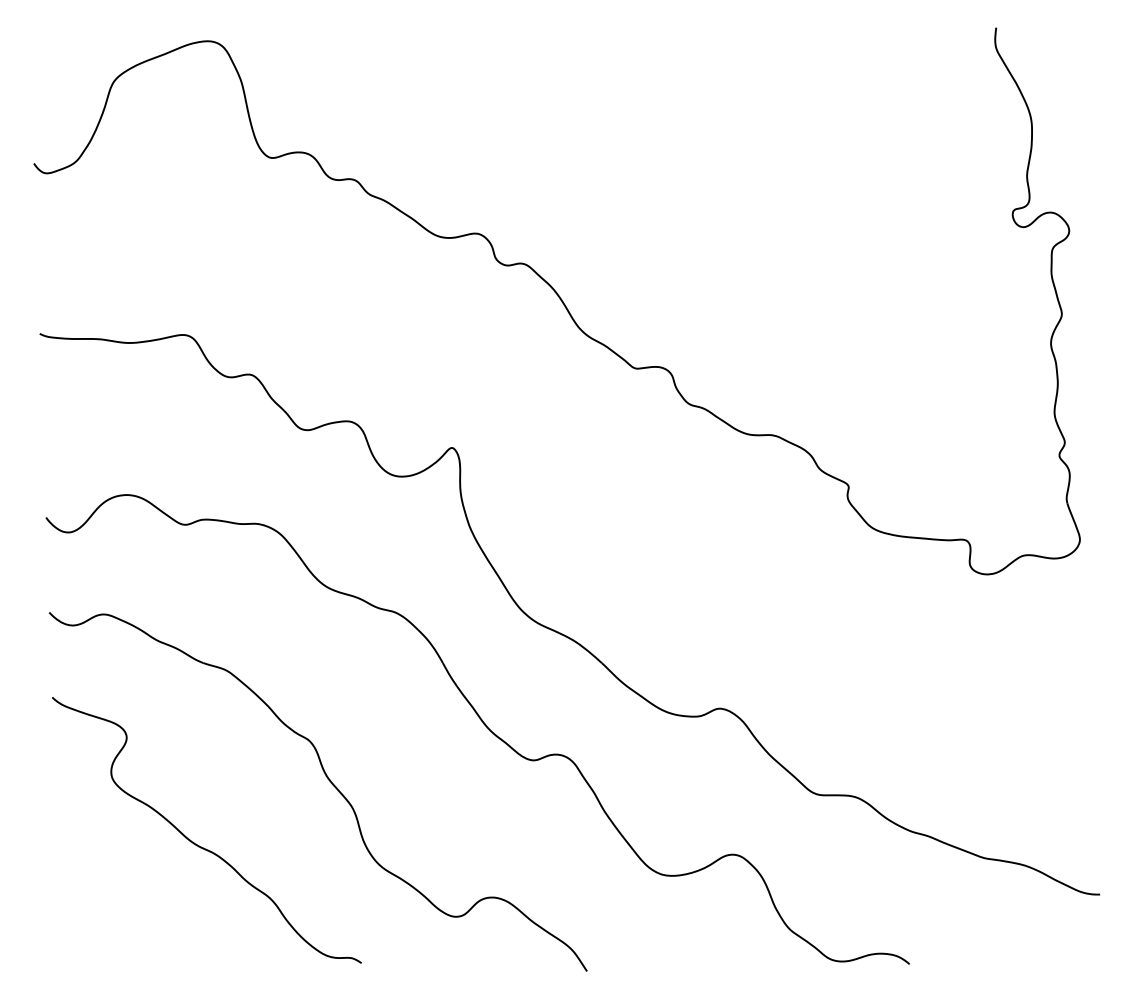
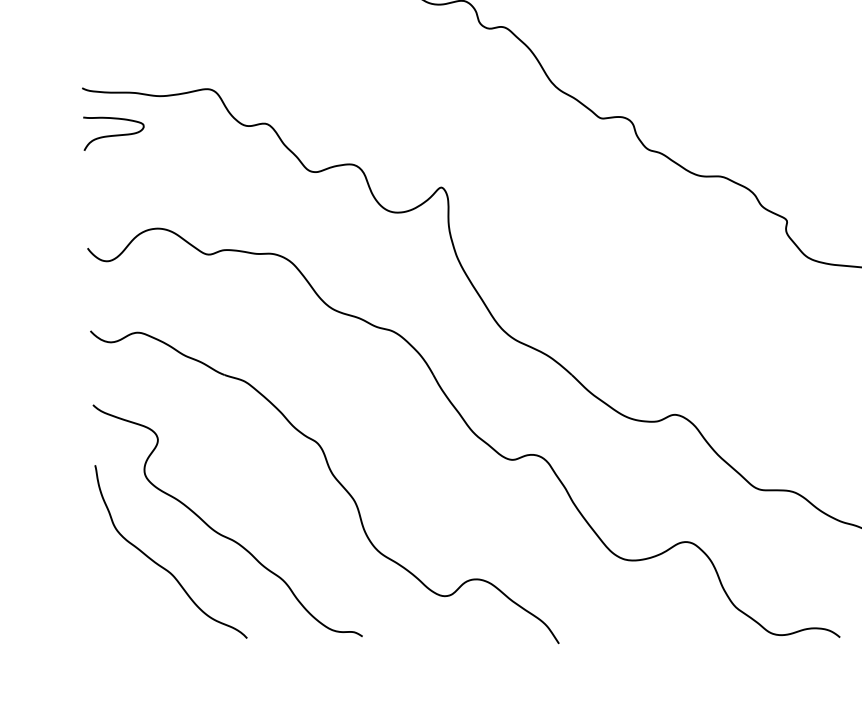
curve: (76, 387) -> (114, 134), added
curve: (130, 881) -> (161, 565), added

